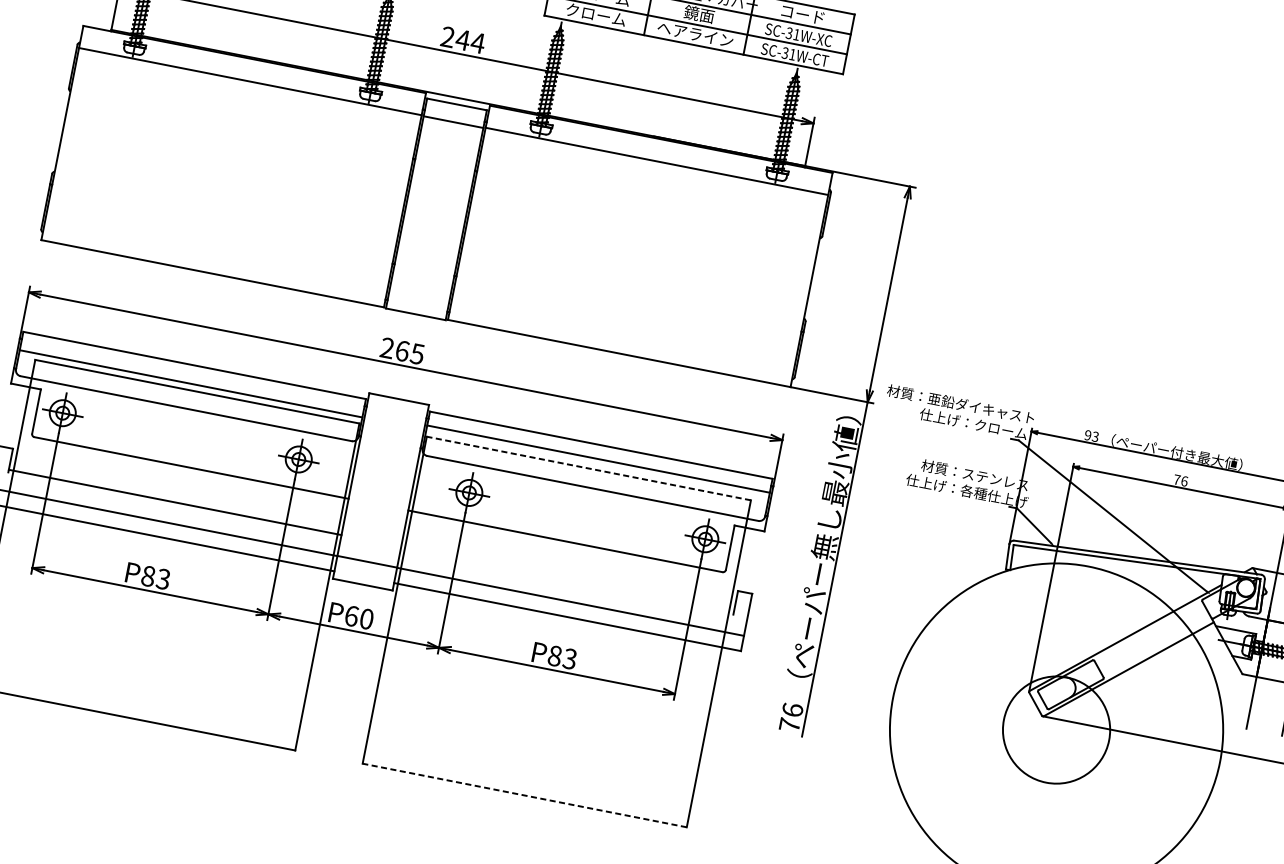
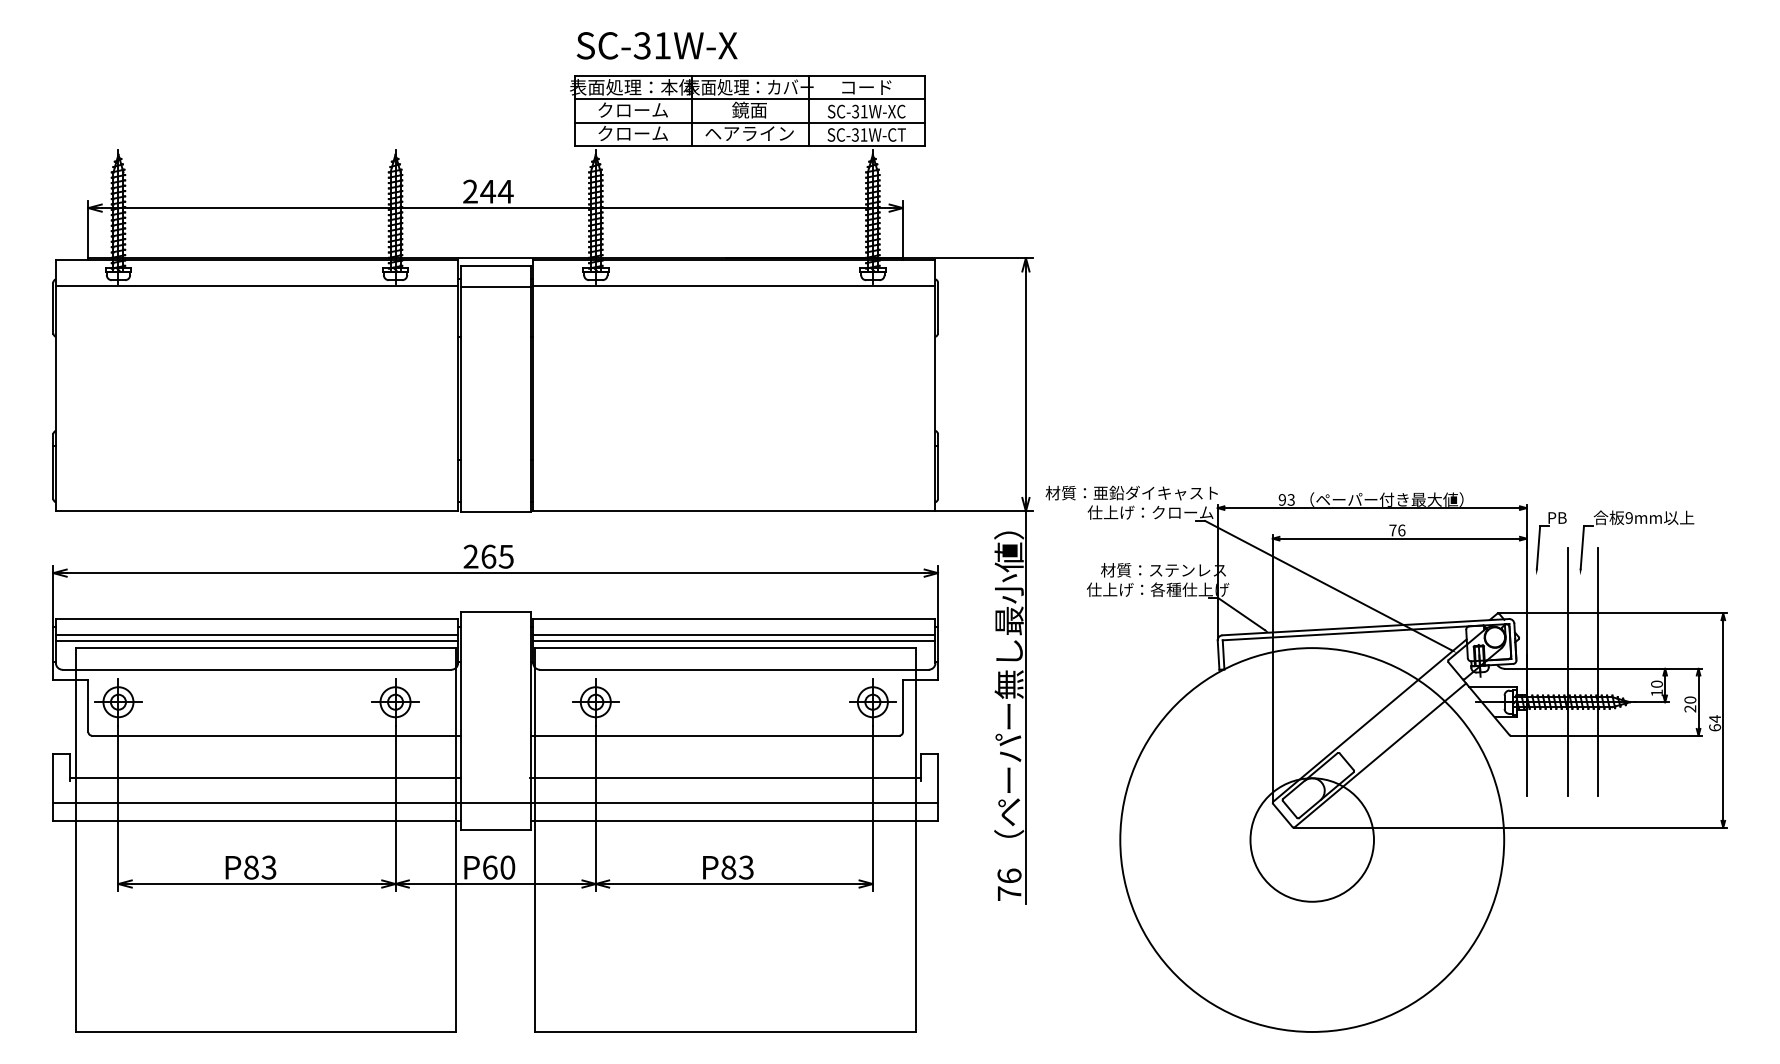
line: (191, 379) -> (256, 635), added
line: (597, 463) -> (734, 640), added
line: (588, 468) -> (725, 648), dashed -> solid
line: (567, 579) -> (725, 778), added
line: (524, 795) -> (725, 1031), dashed -> solid

